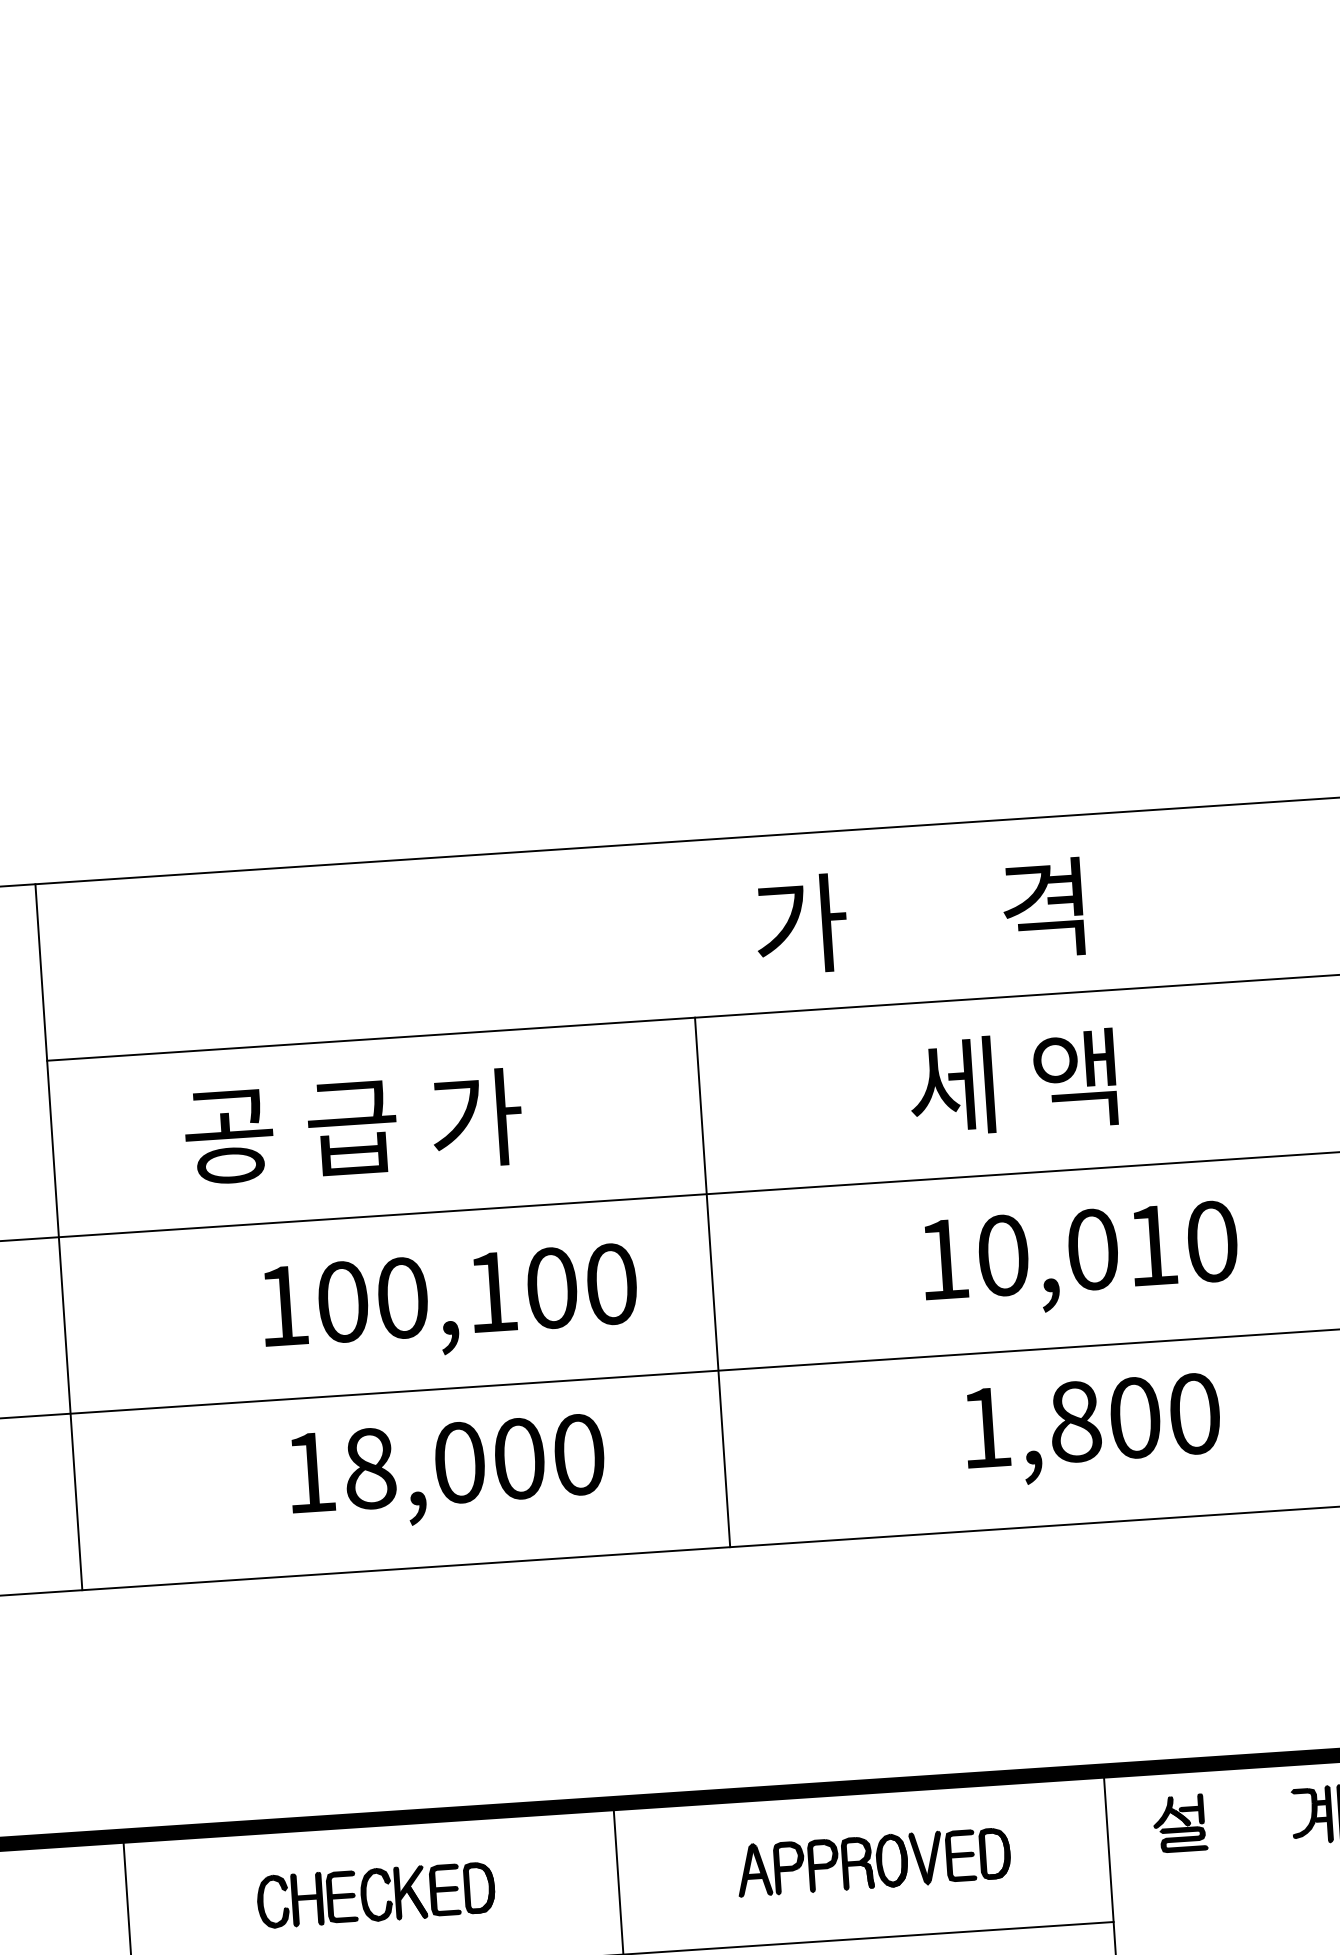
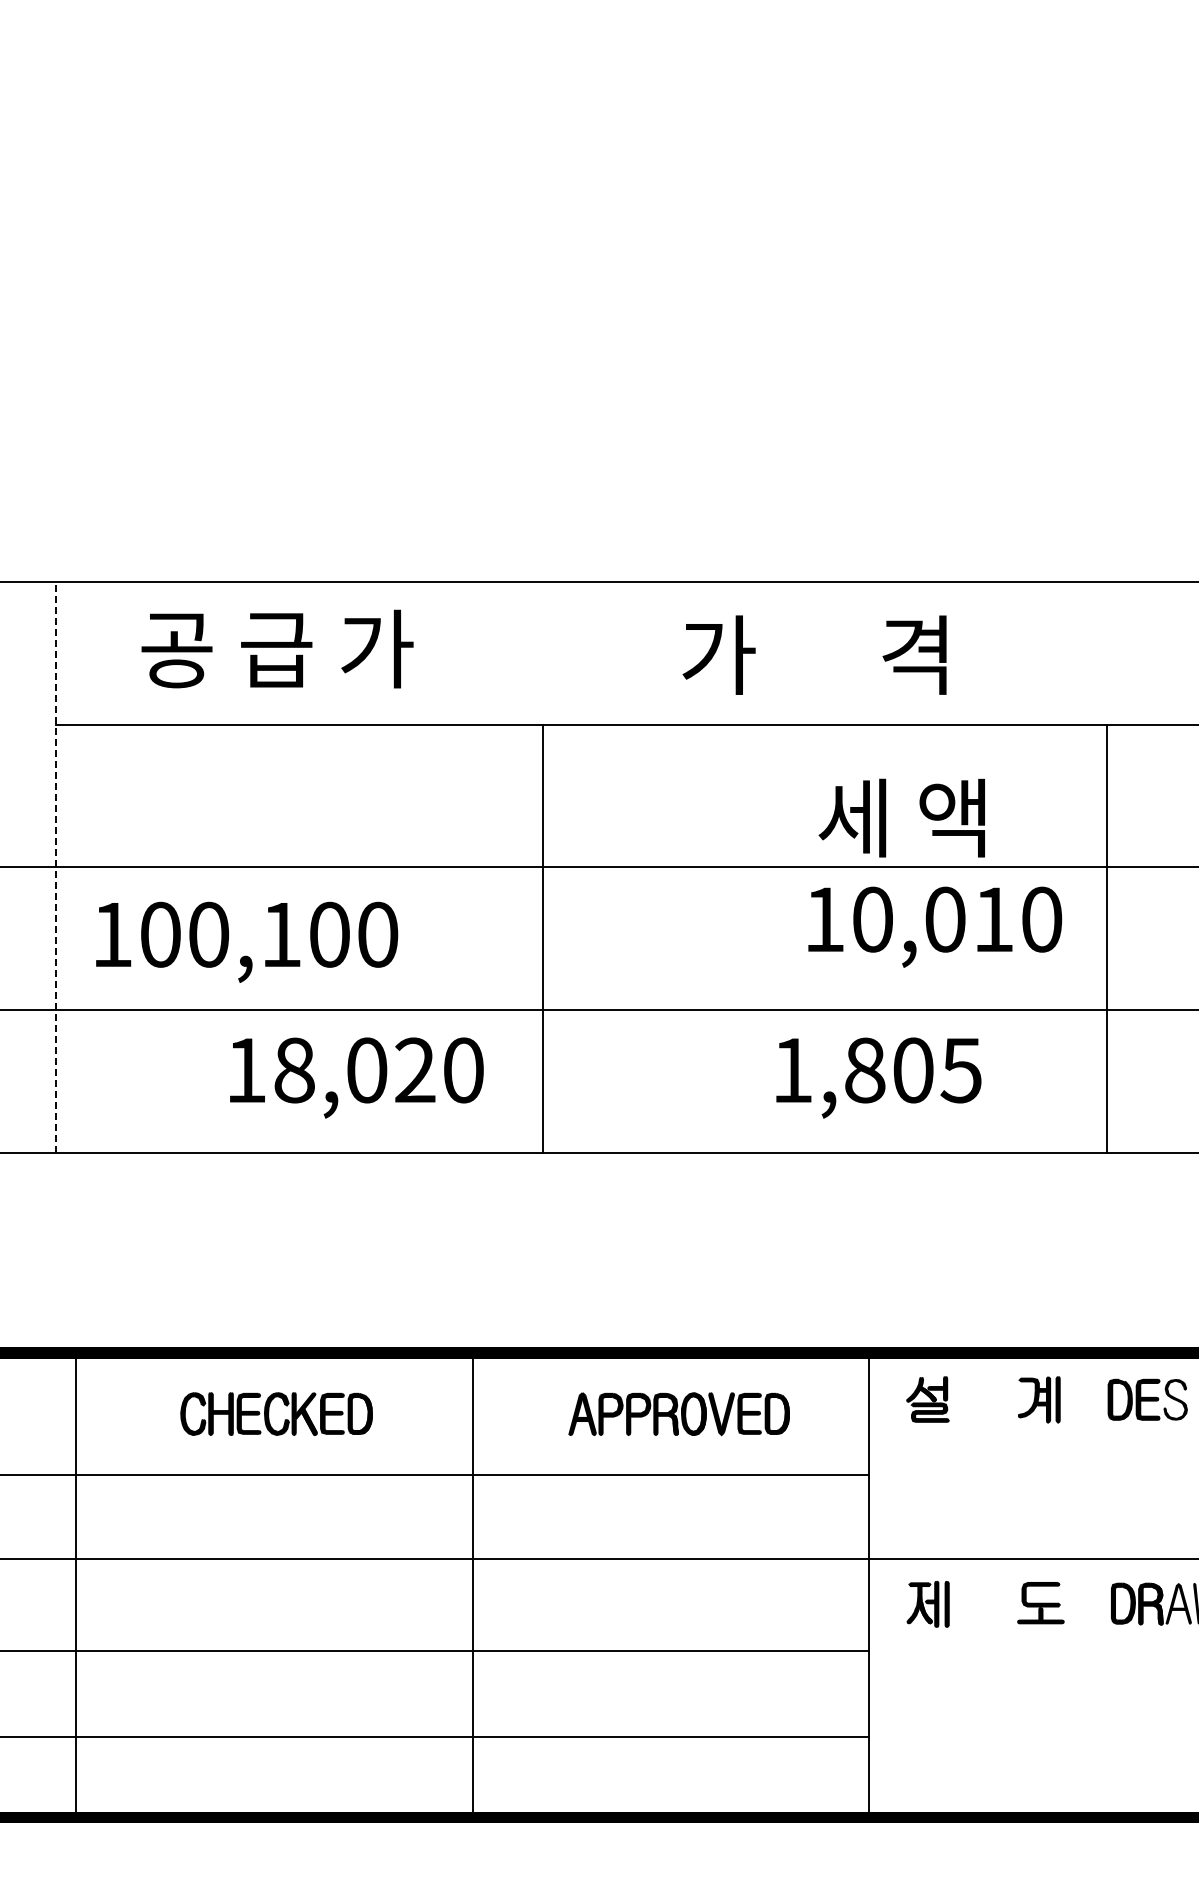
text: (919, 915) -> (814, 654), moved
text: (1012, 1082) -> (901, 817), moved
text: (353, 1125) -> (277, 648), moved
line: (59, 1237) -> (56, 867), solid -> dashed
text: (1081, 1258) -> (935, 926), moved
line: (712, 1282) -> (543, 938), moved
text: (450, 1303) -> (247, 941), moved
text: (1193, 1414) -> (960, 1070), 1,800 -> 1,805
text: (519, 1458) -> (415, 1070), 18,000 -> 18,020

